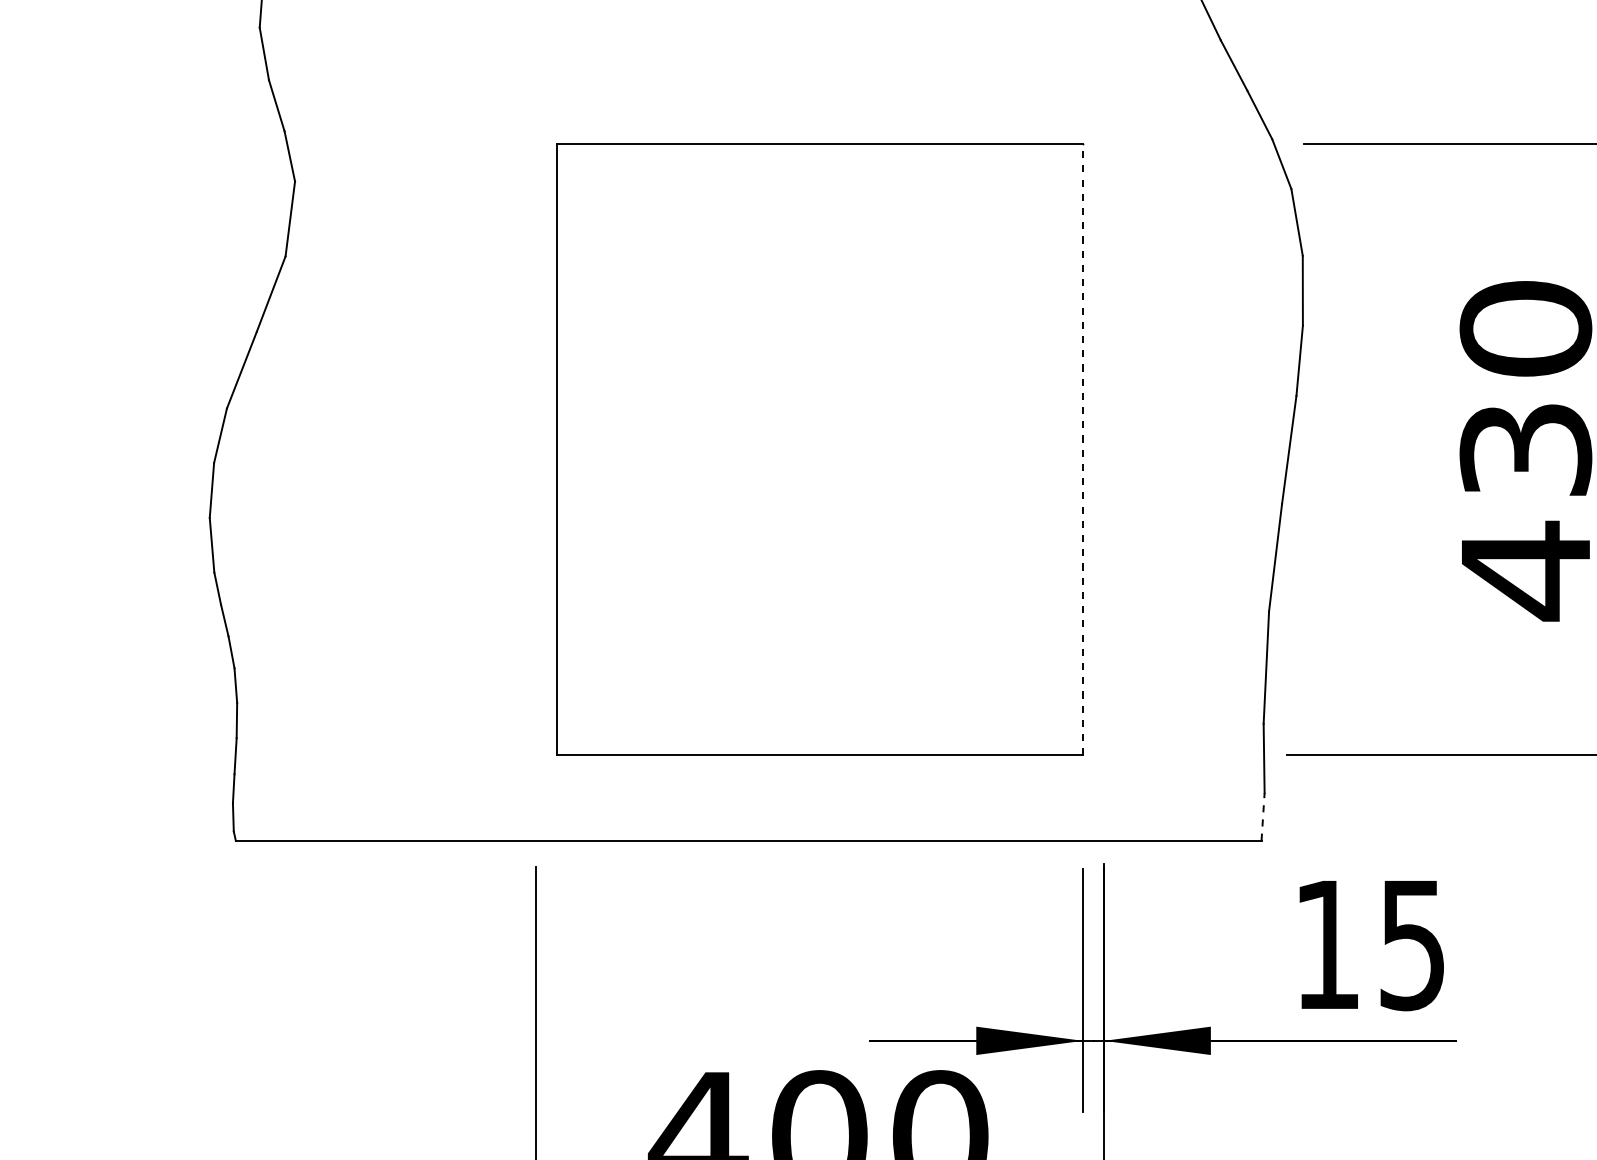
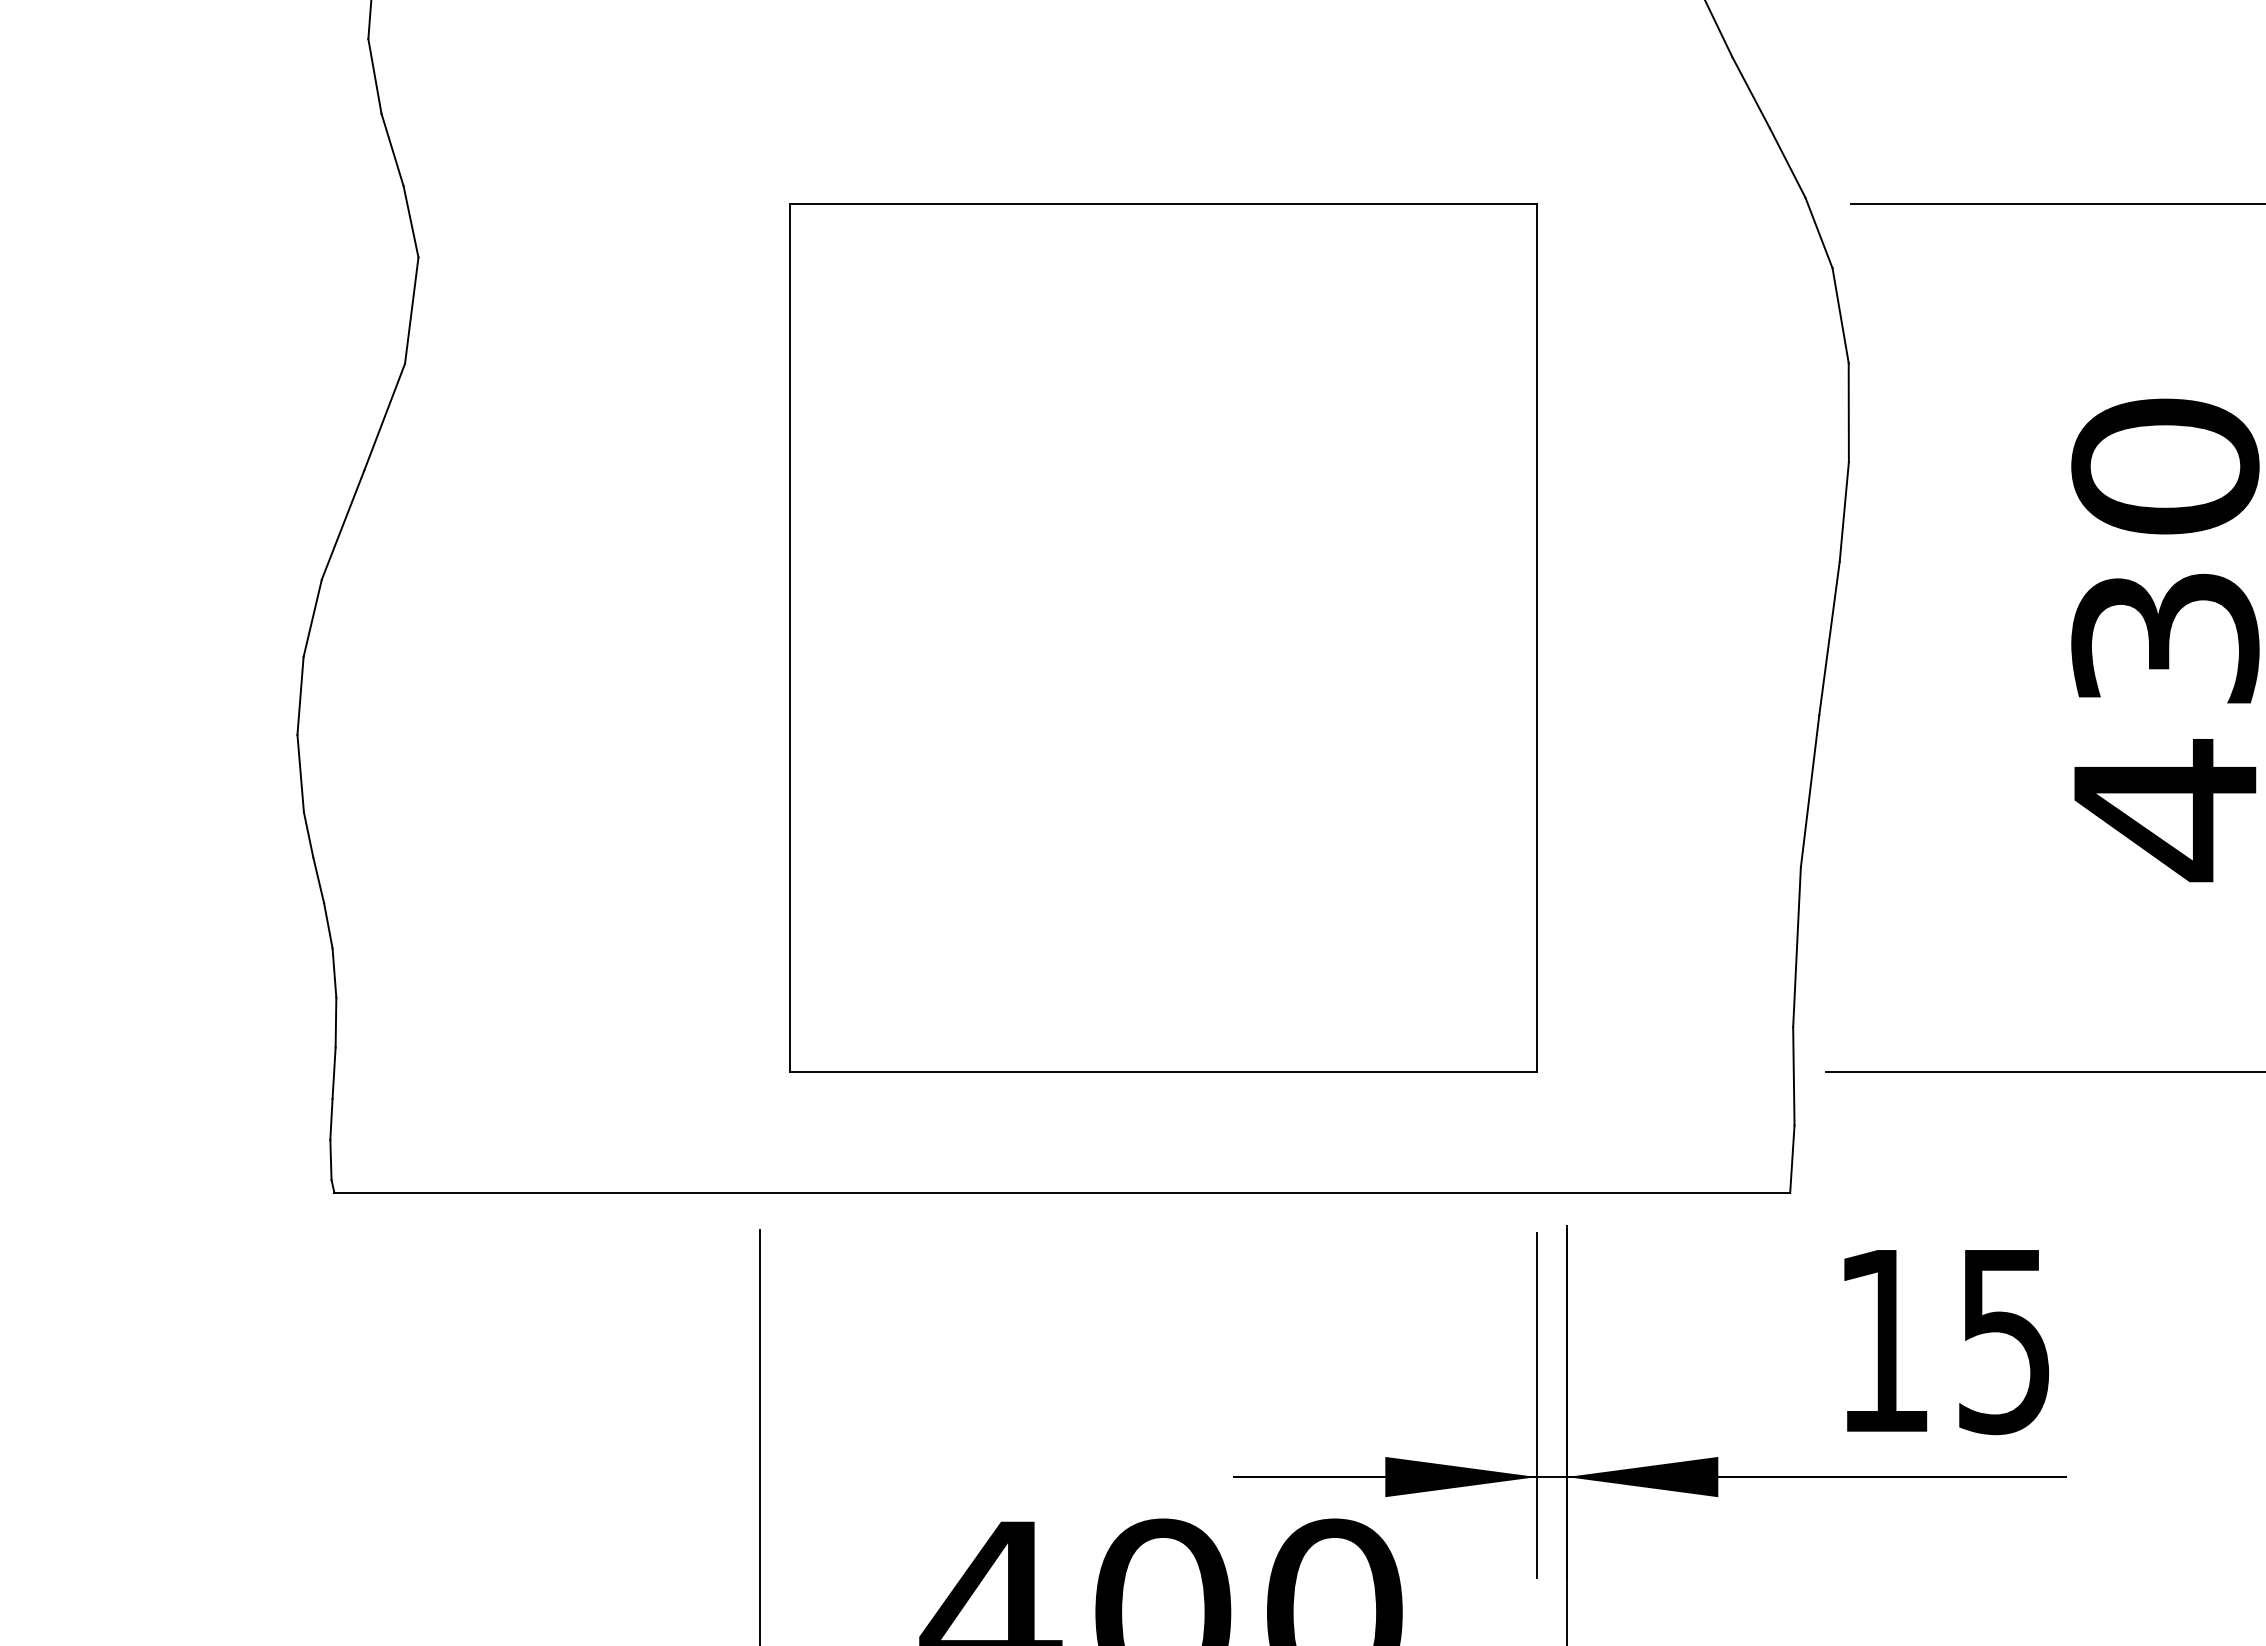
line: (1082, 450) -> (1536, 638), dashed -> solid
line: (1263, 817) -> (1792, 1159), dashed -> solid

